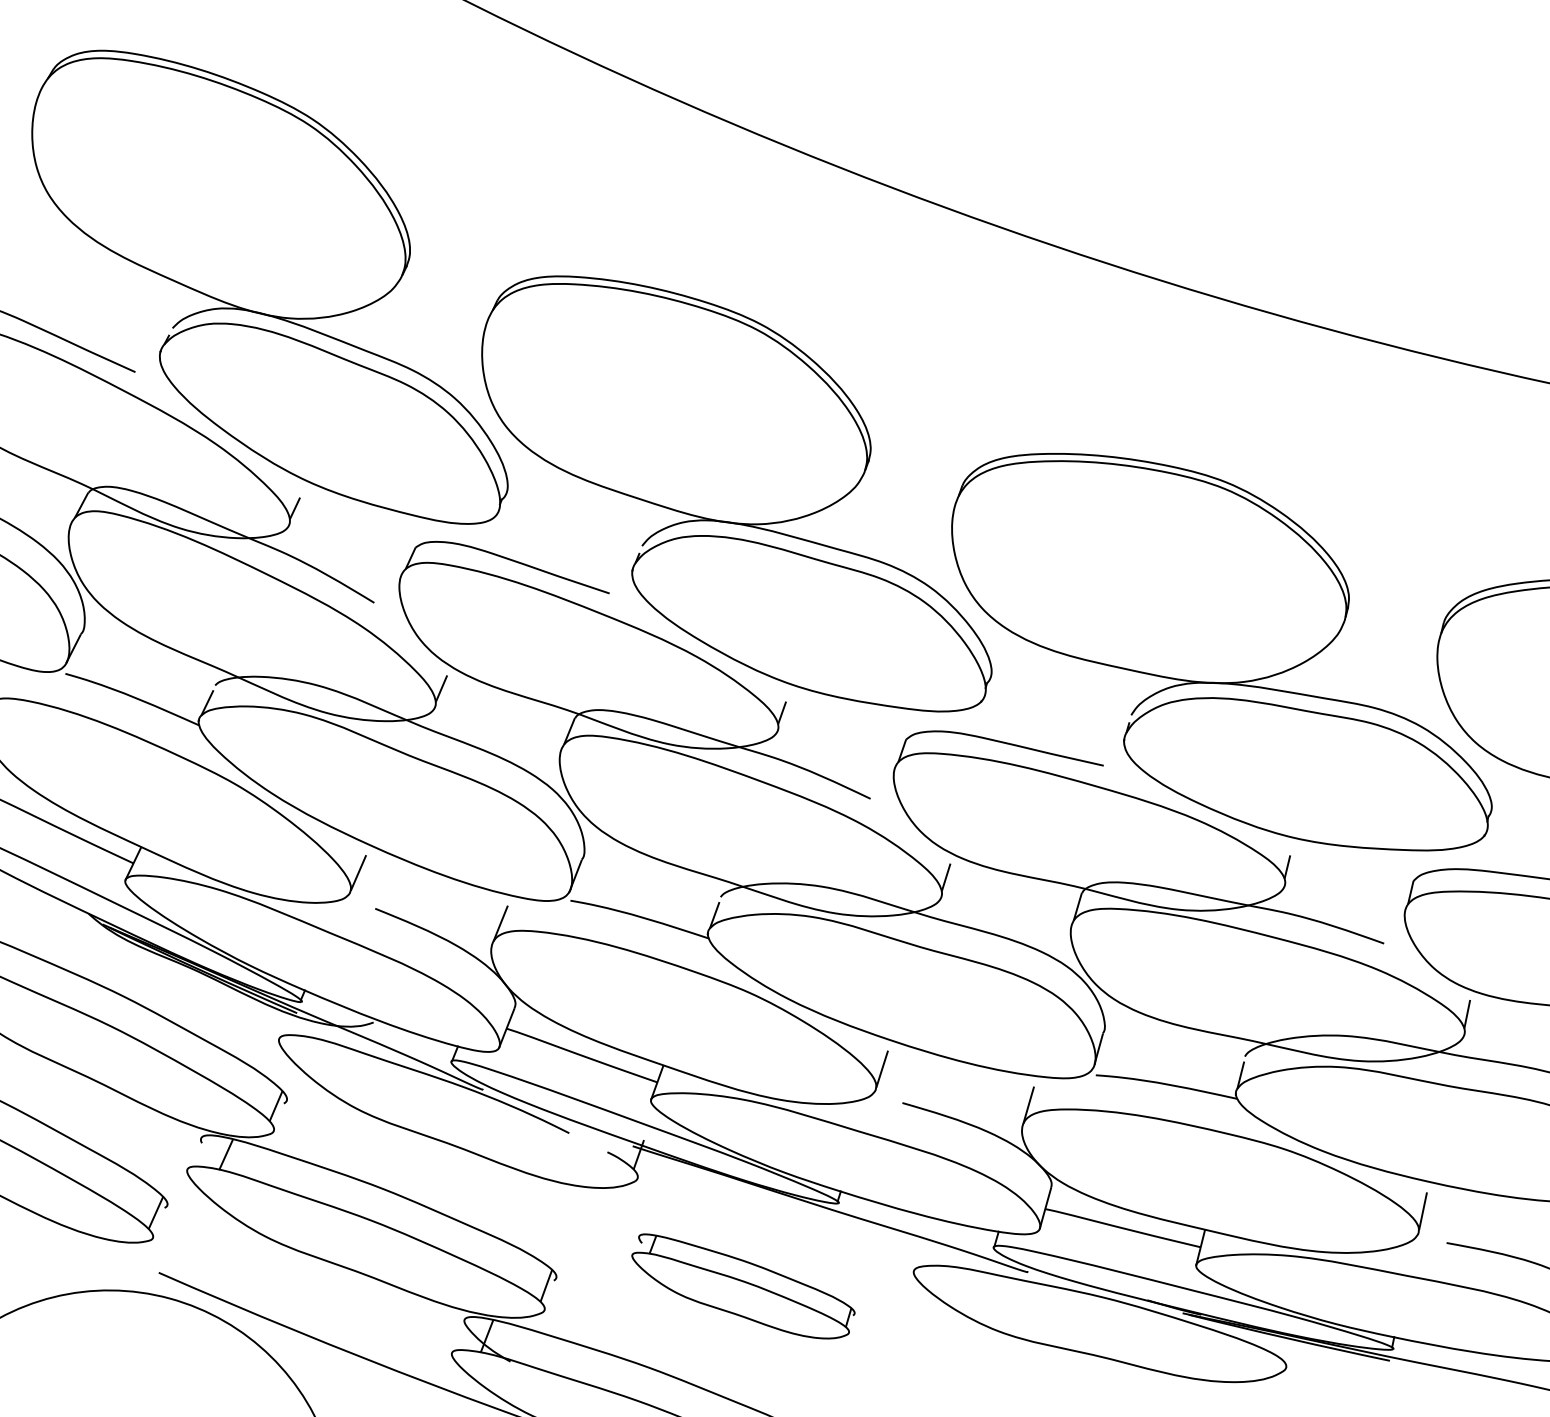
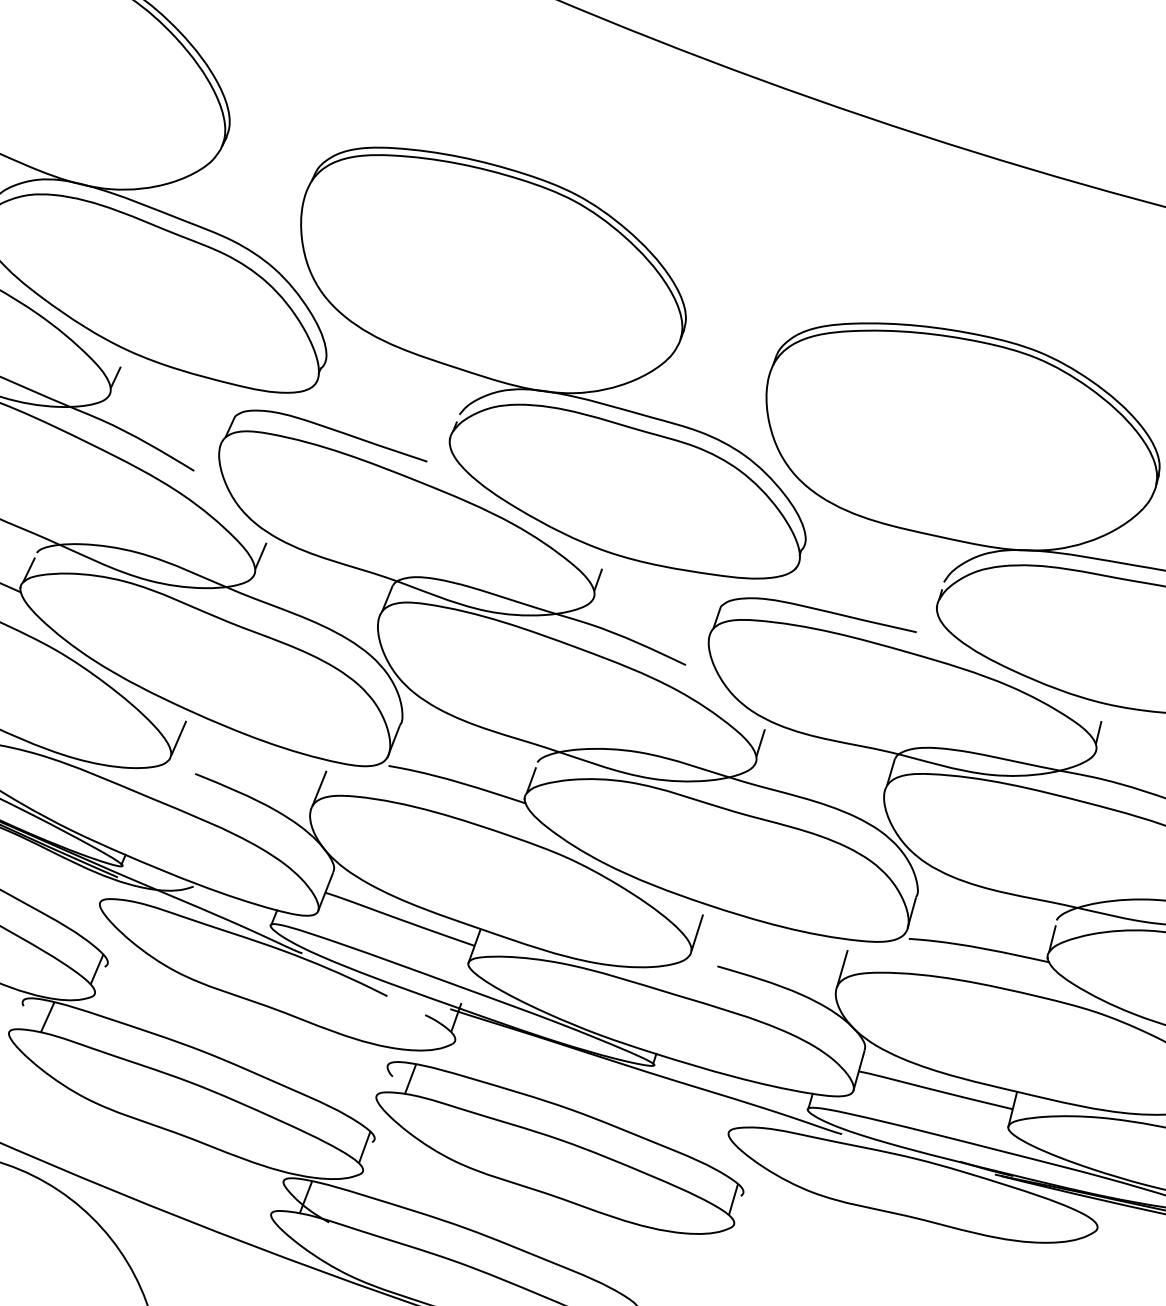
part: (743, 1286) -> (559, 1148), size x1.67

